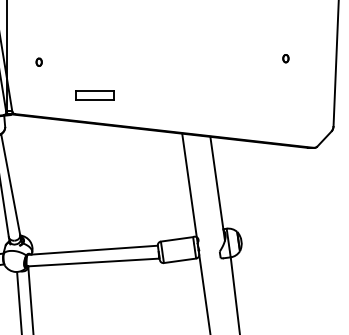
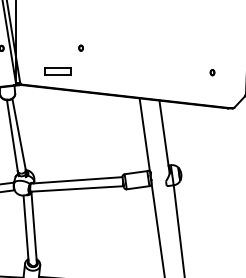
part: (285, 58) -> (212, 72), moved
part: (38, 61) -> (80, 47), moved
part: (93, 95) -> (57, 71), moved

